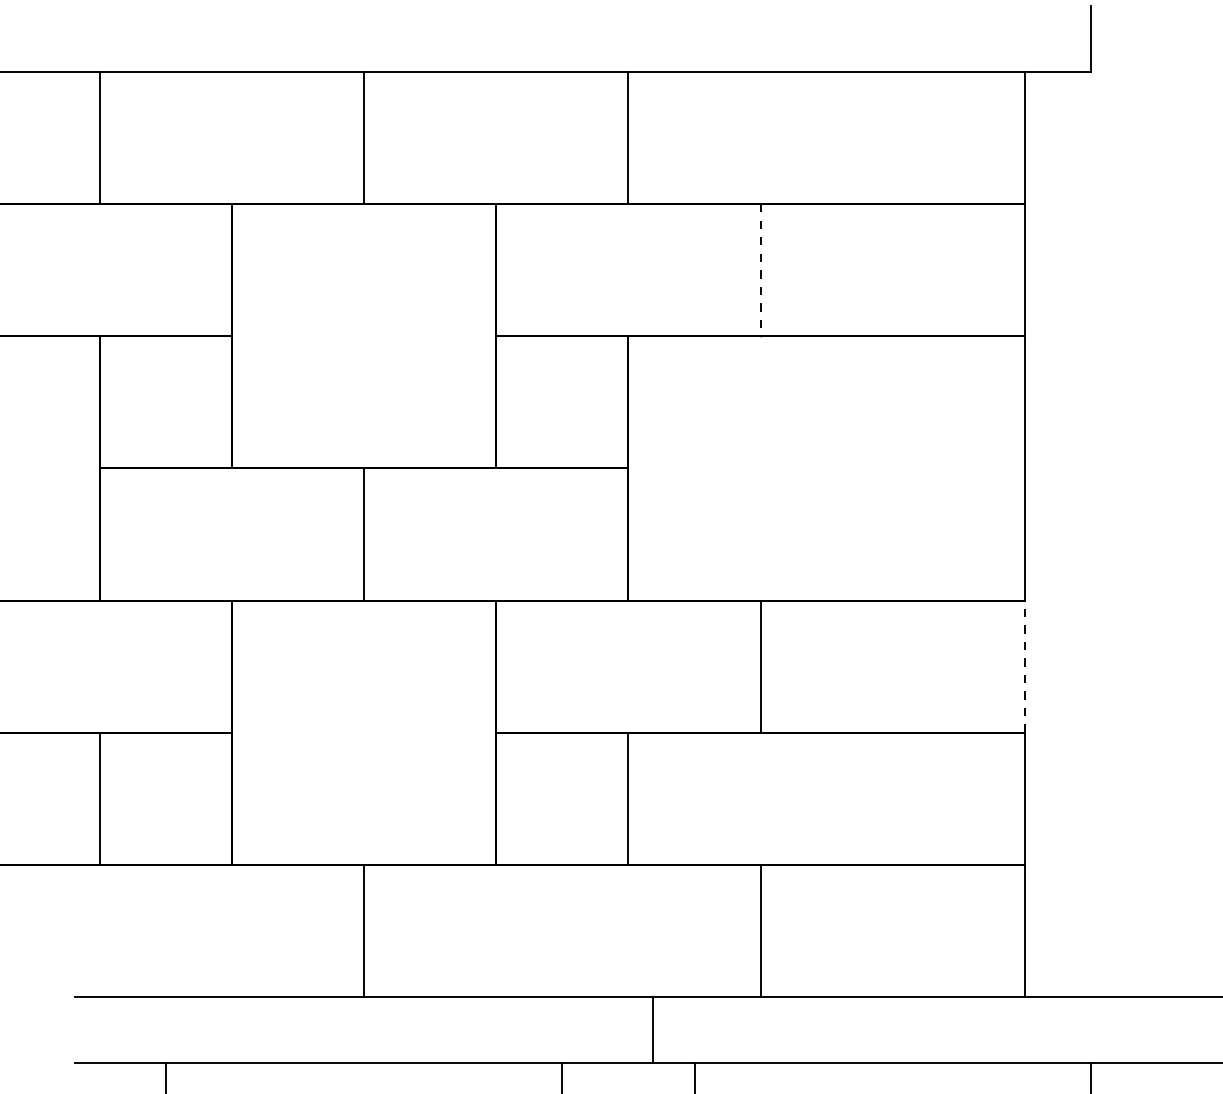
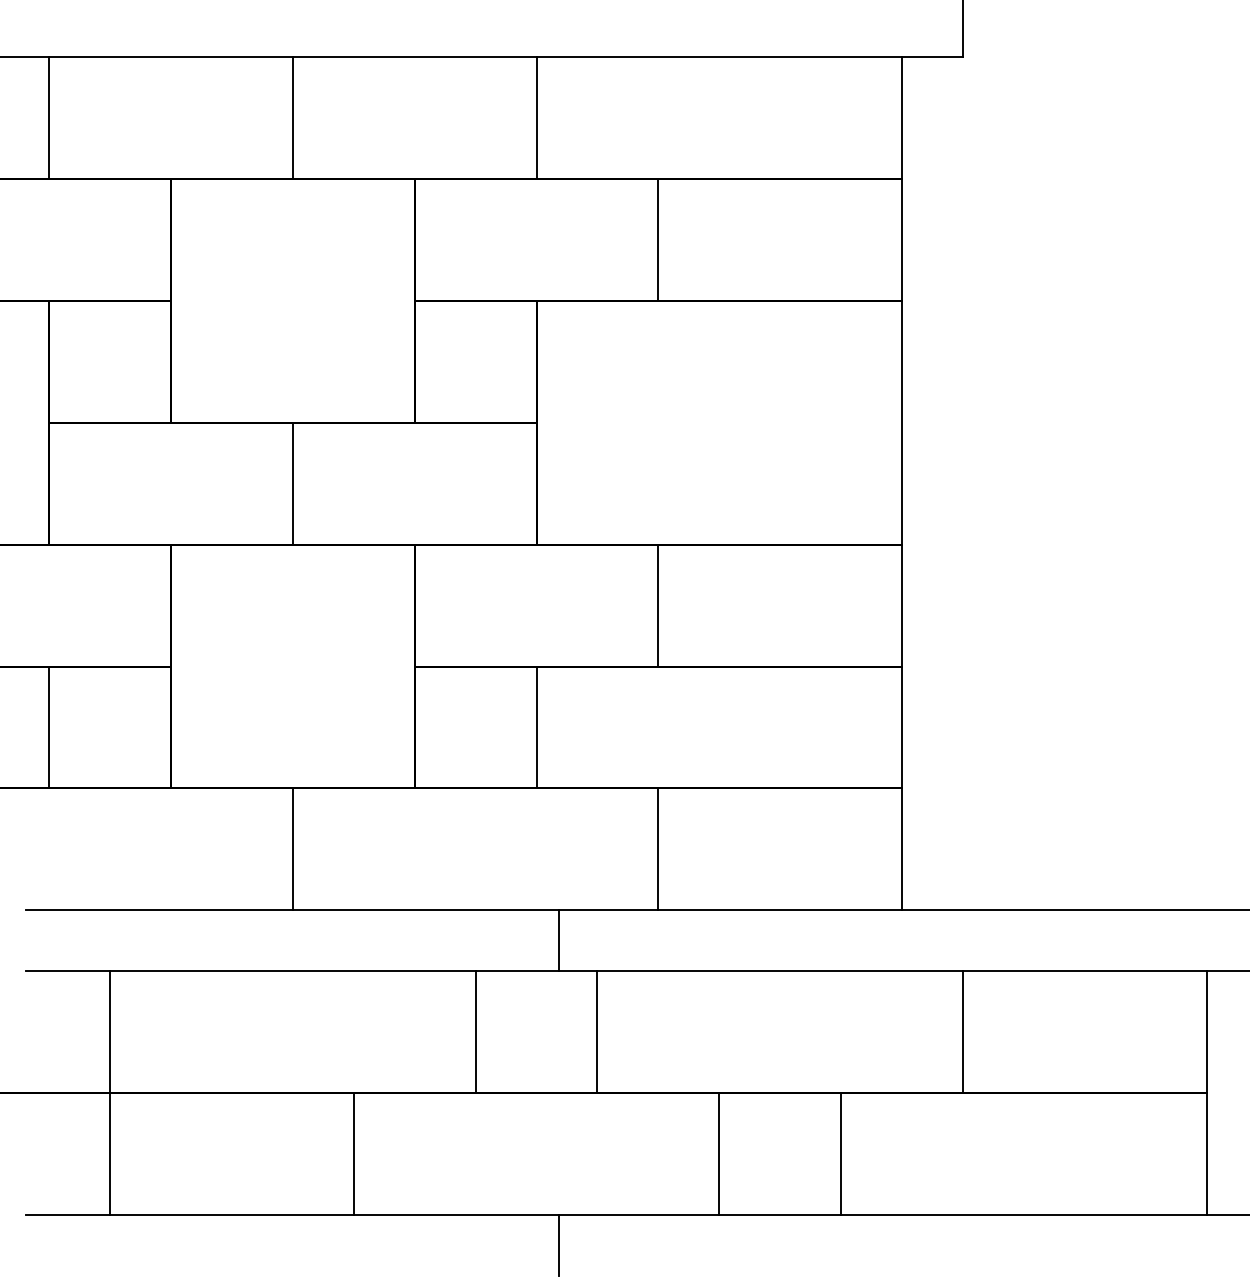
line: (760, 270) -> (658, 240), dashed -> solid
line: (1025, 666) -> (902, 605), dashed -> solid

